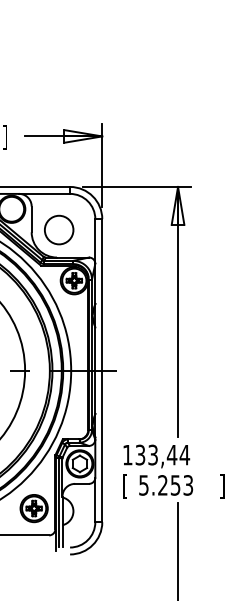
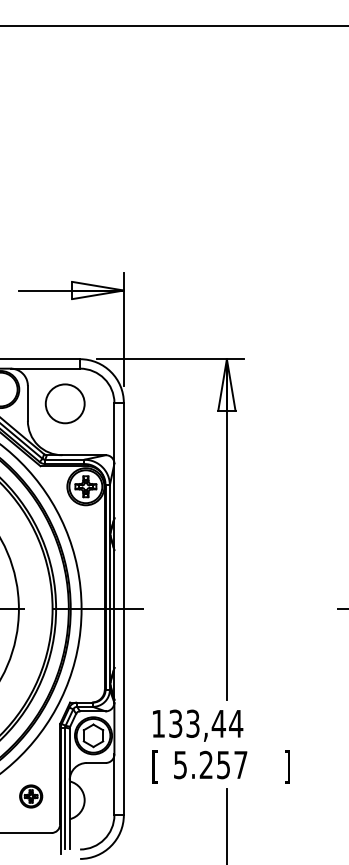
circle: (58, 229) -> (64, 403), moved
text: (188, 485) -> (240, 764), 5.253 -> 5.257
part: (33, 508) -> (30, 796), size x0.6

